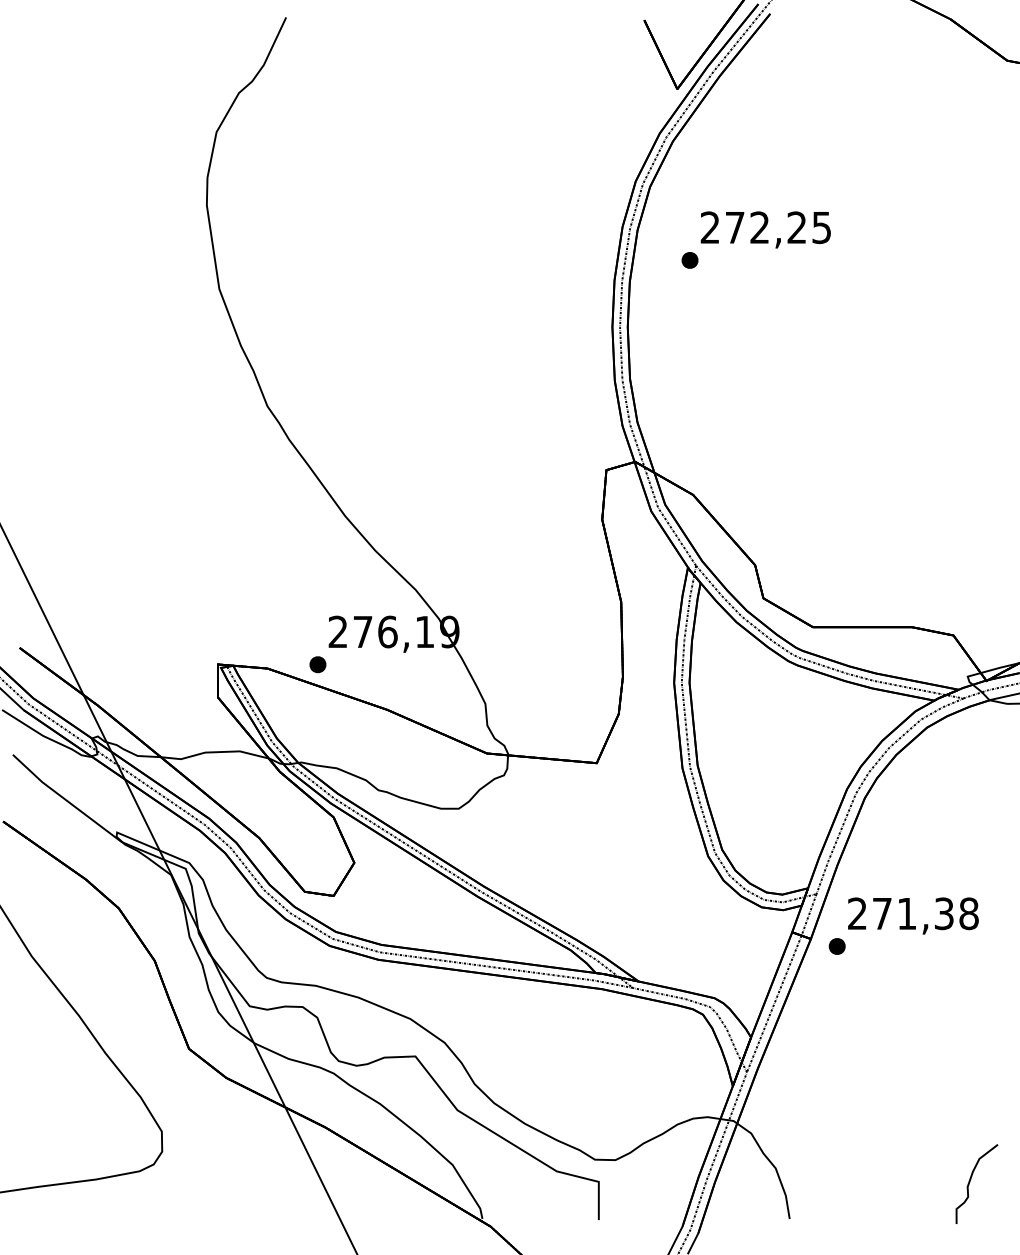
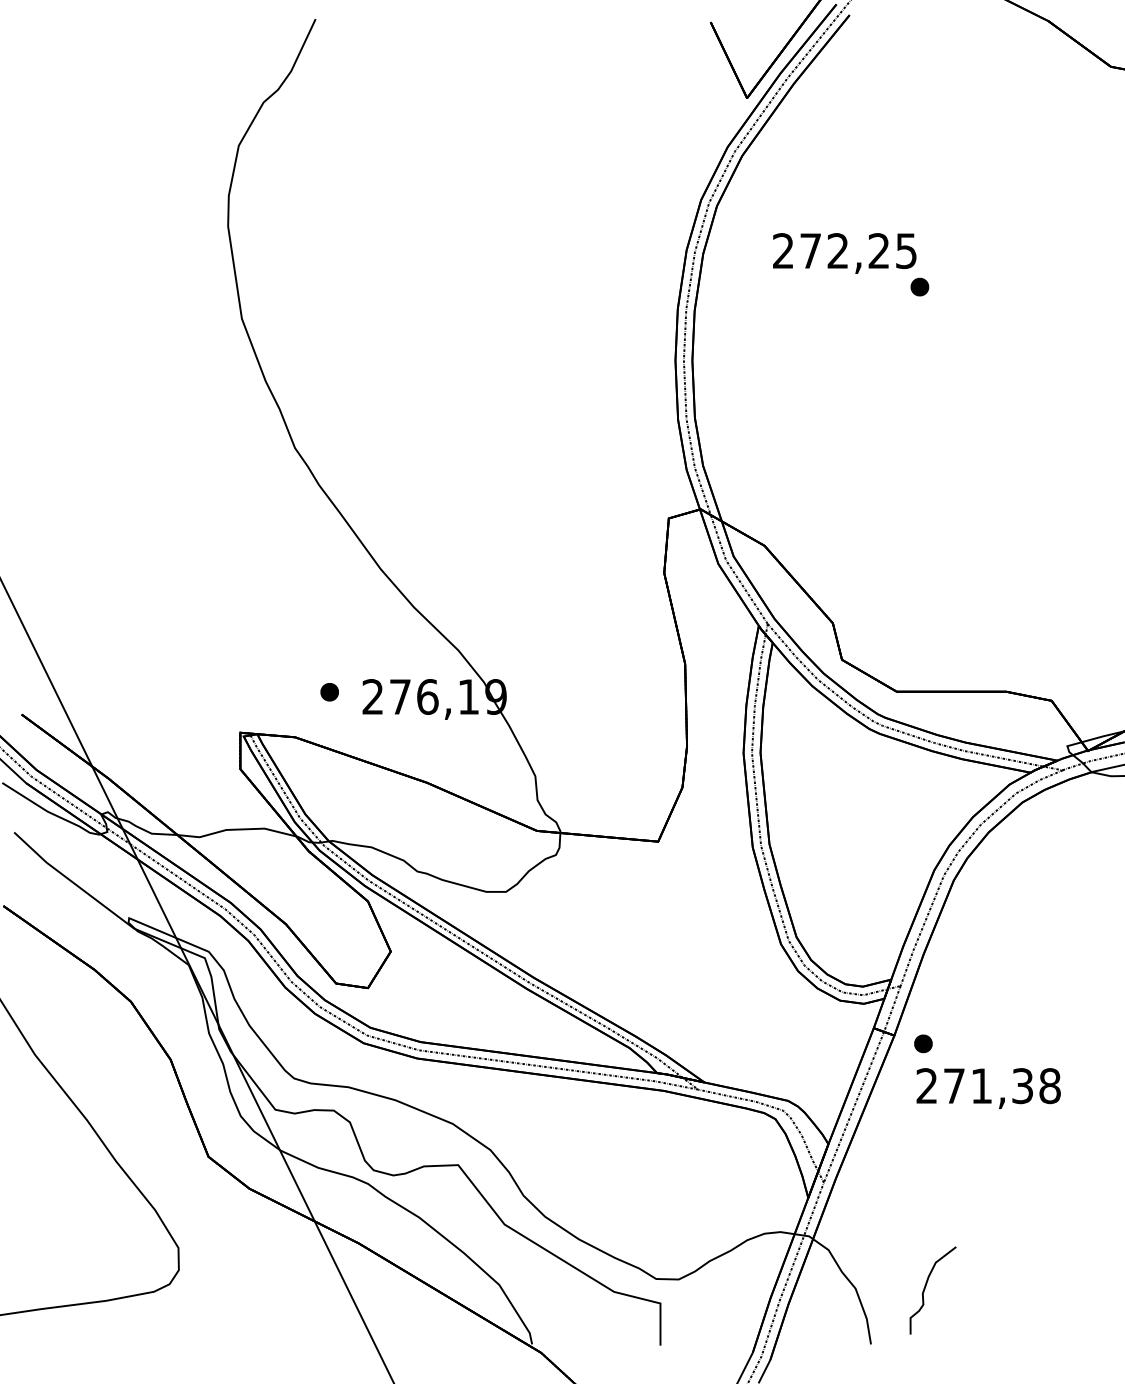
part: (689, 260) -> (919, 287), moved
part: (317, 664) -> (329, 692), moved
text: (913, 915) -> (988, 1087), moved
curve: (970, 1182) -> (925, 1288), moved

